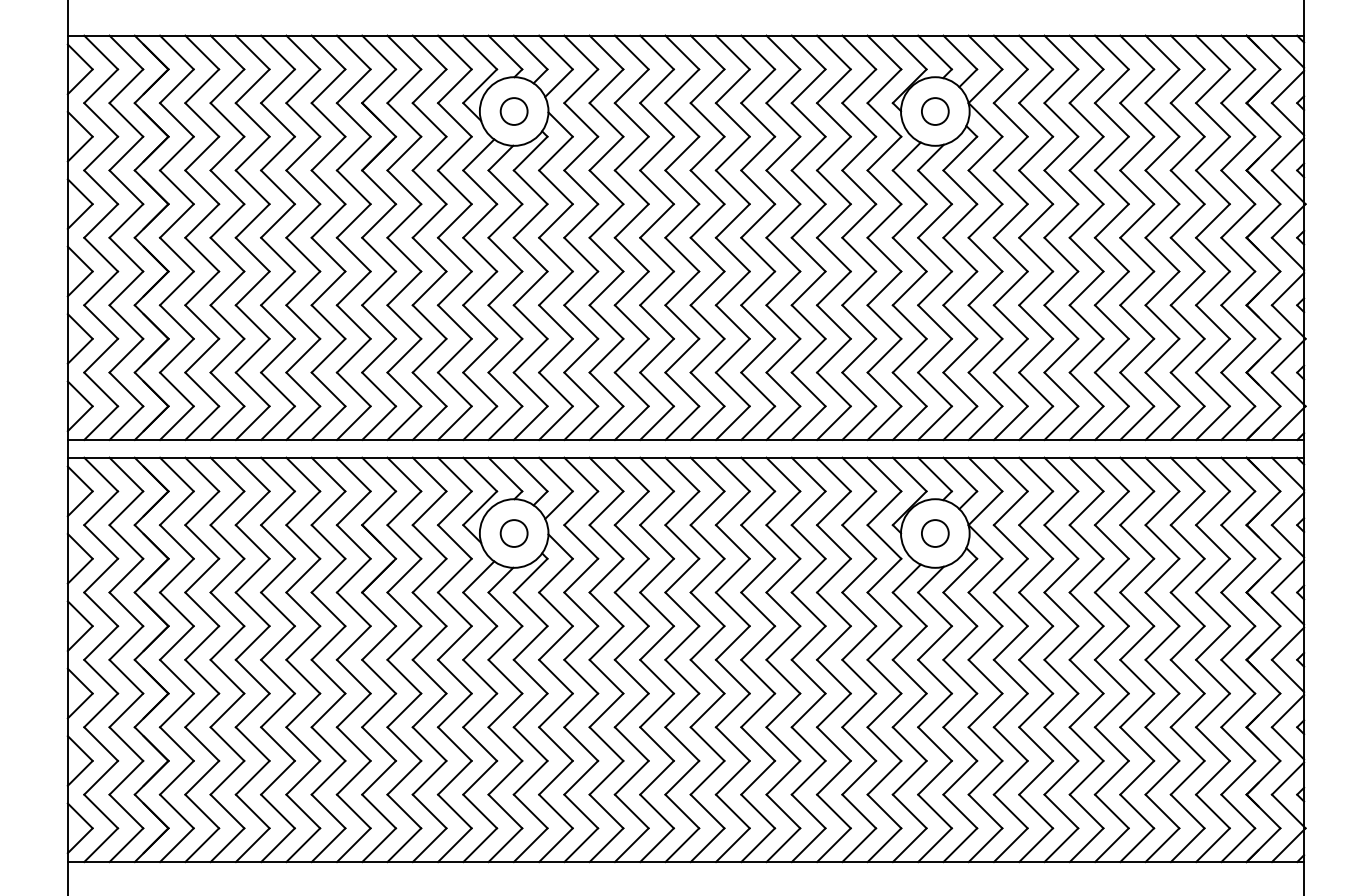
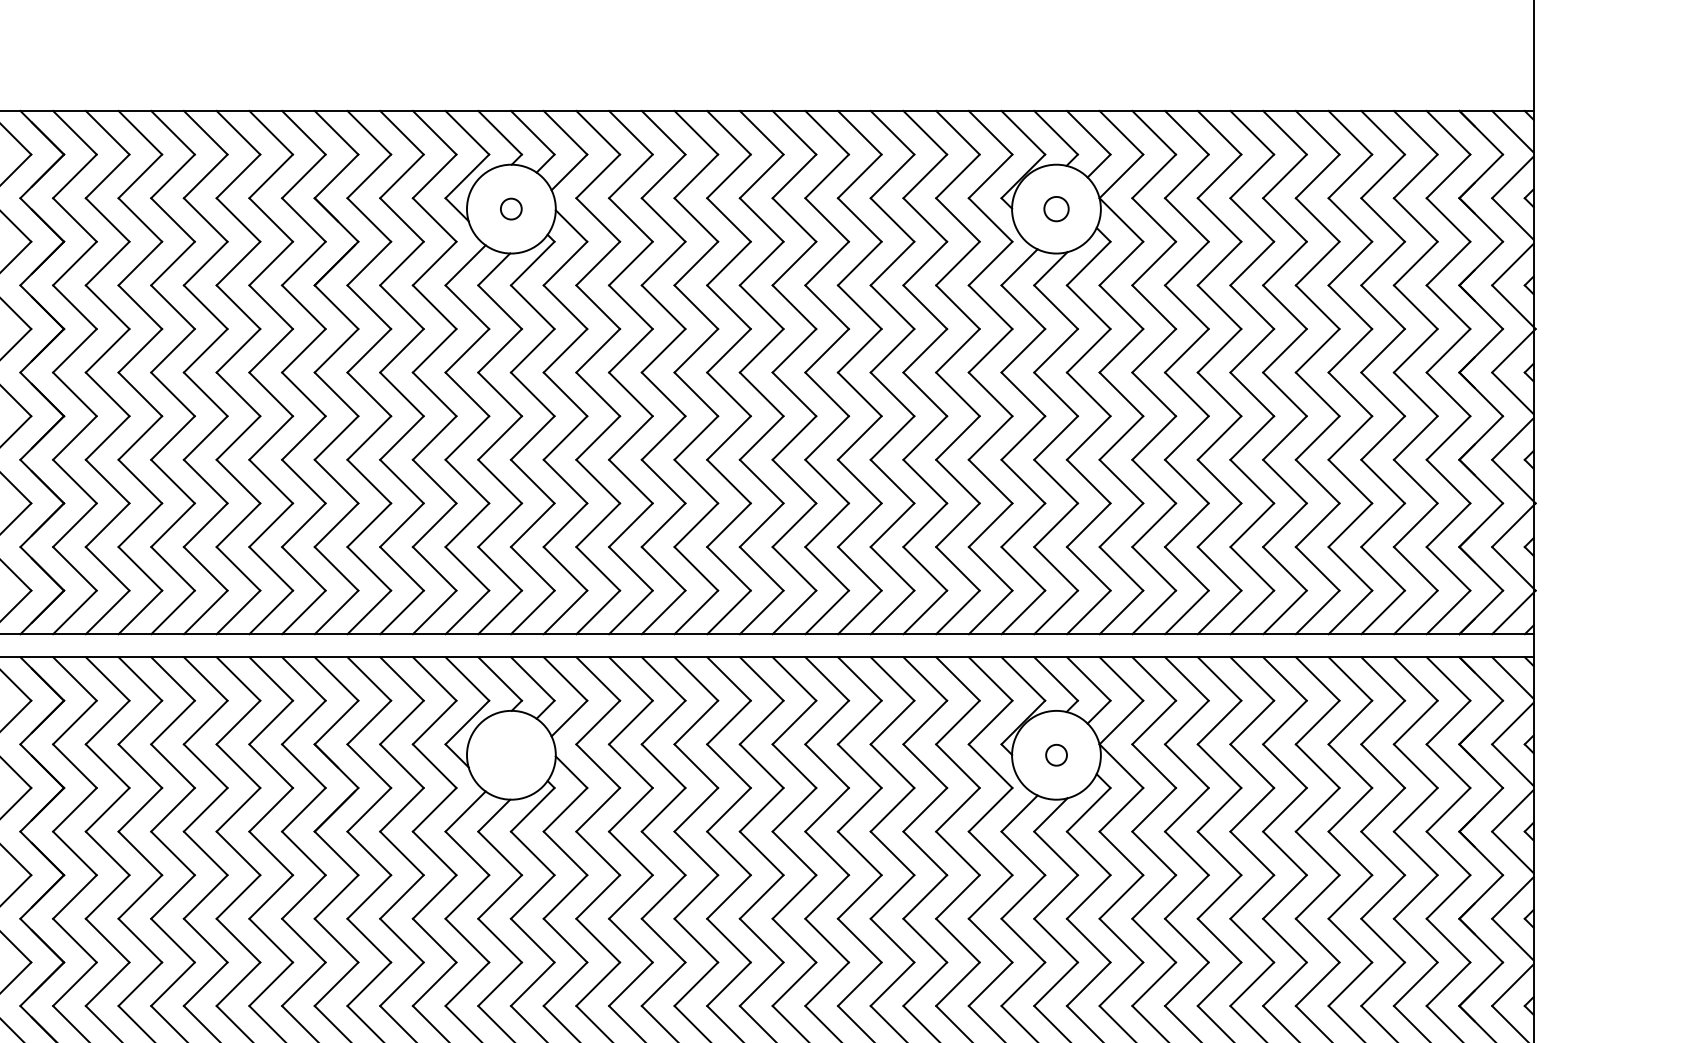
circle: (513, 111) -> (510, 209), size x0.6
circle: (935, 111) -> (1056, 209), size x0.7
circle: (513, 533) -> (510, 755), removed
circle: (935, 533) -> (1056, 755), size x0.6

